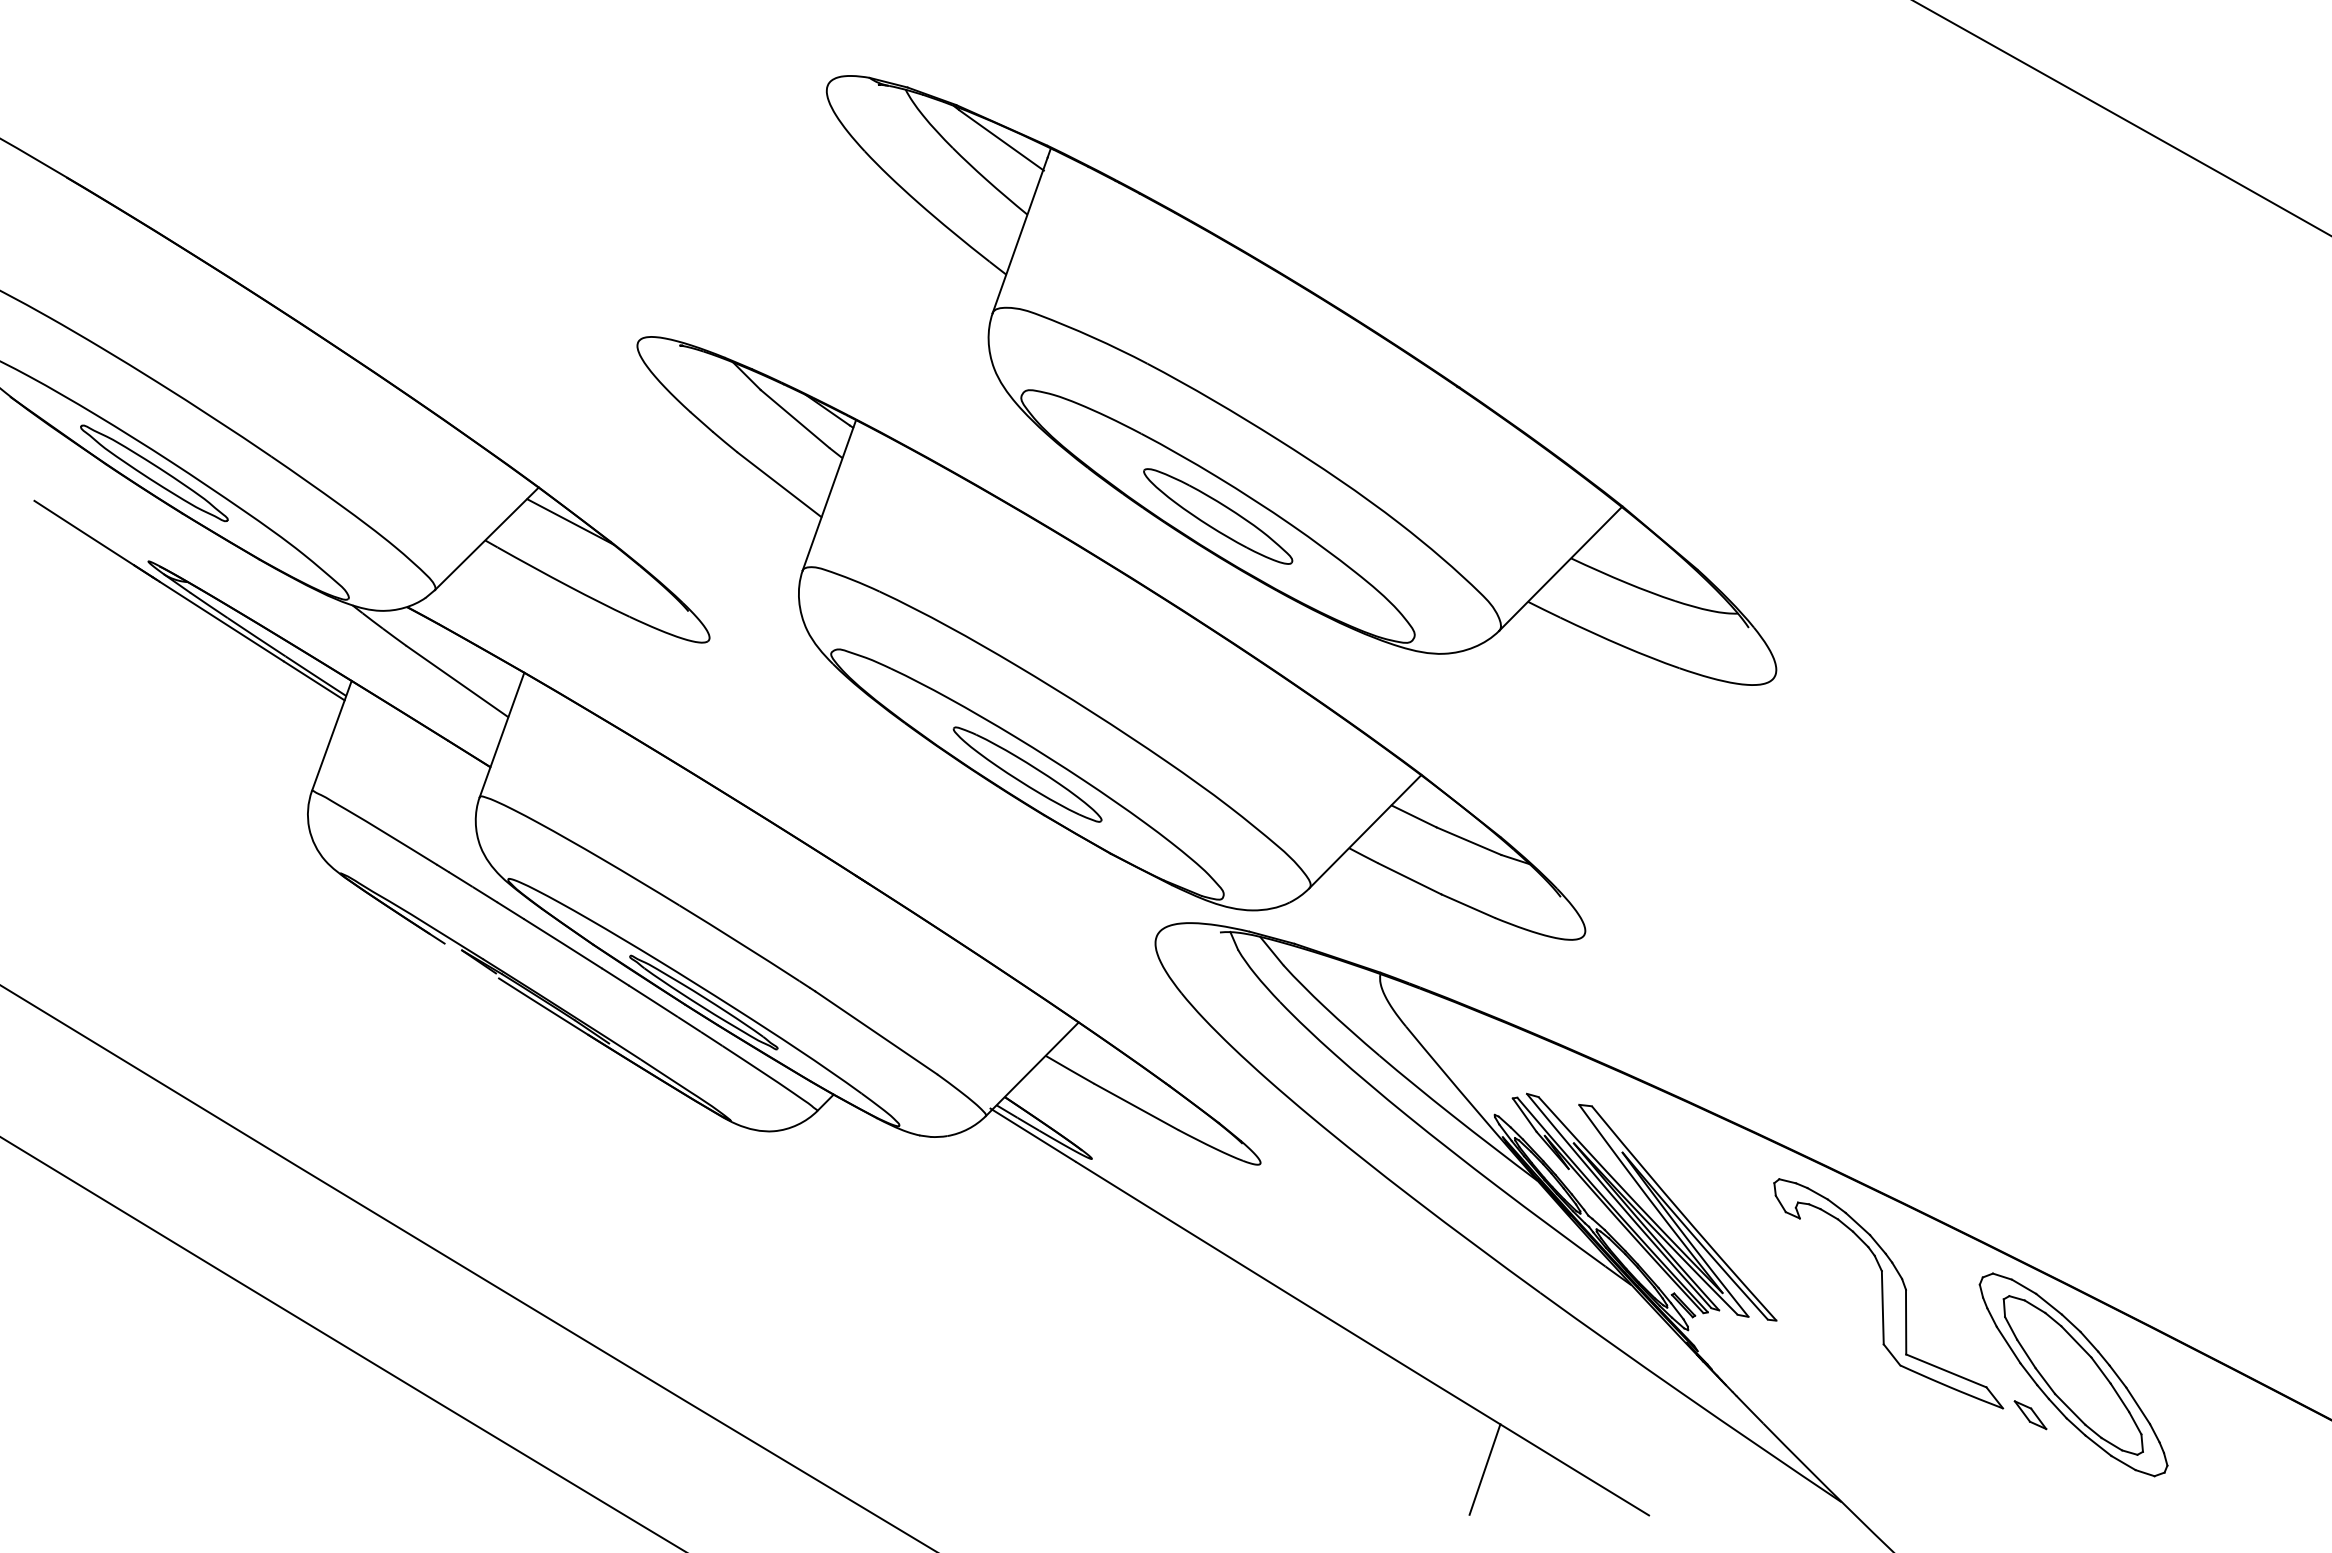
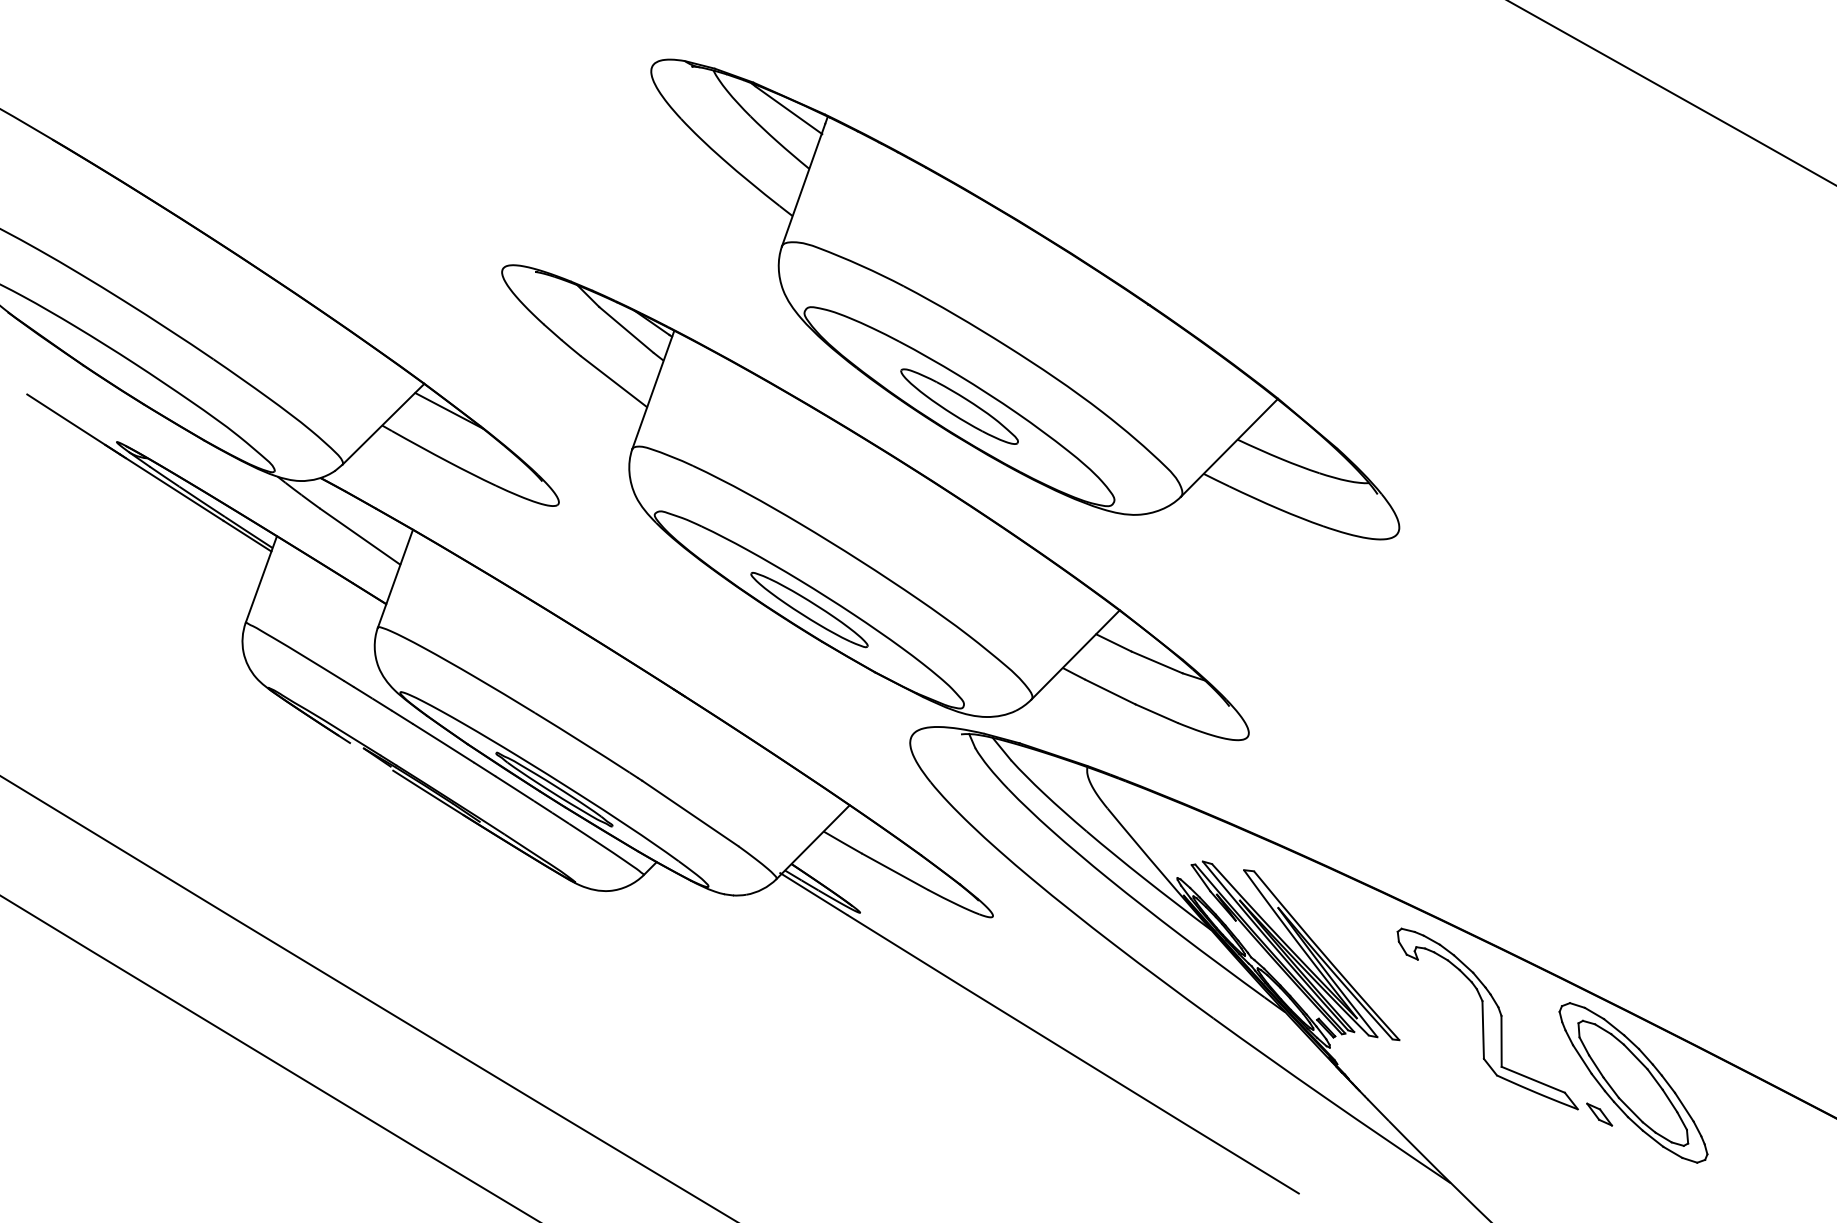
part: (154, 473) -> (121, 372), removed
line: (1484, 1469) -> (1169, 1157), removed

